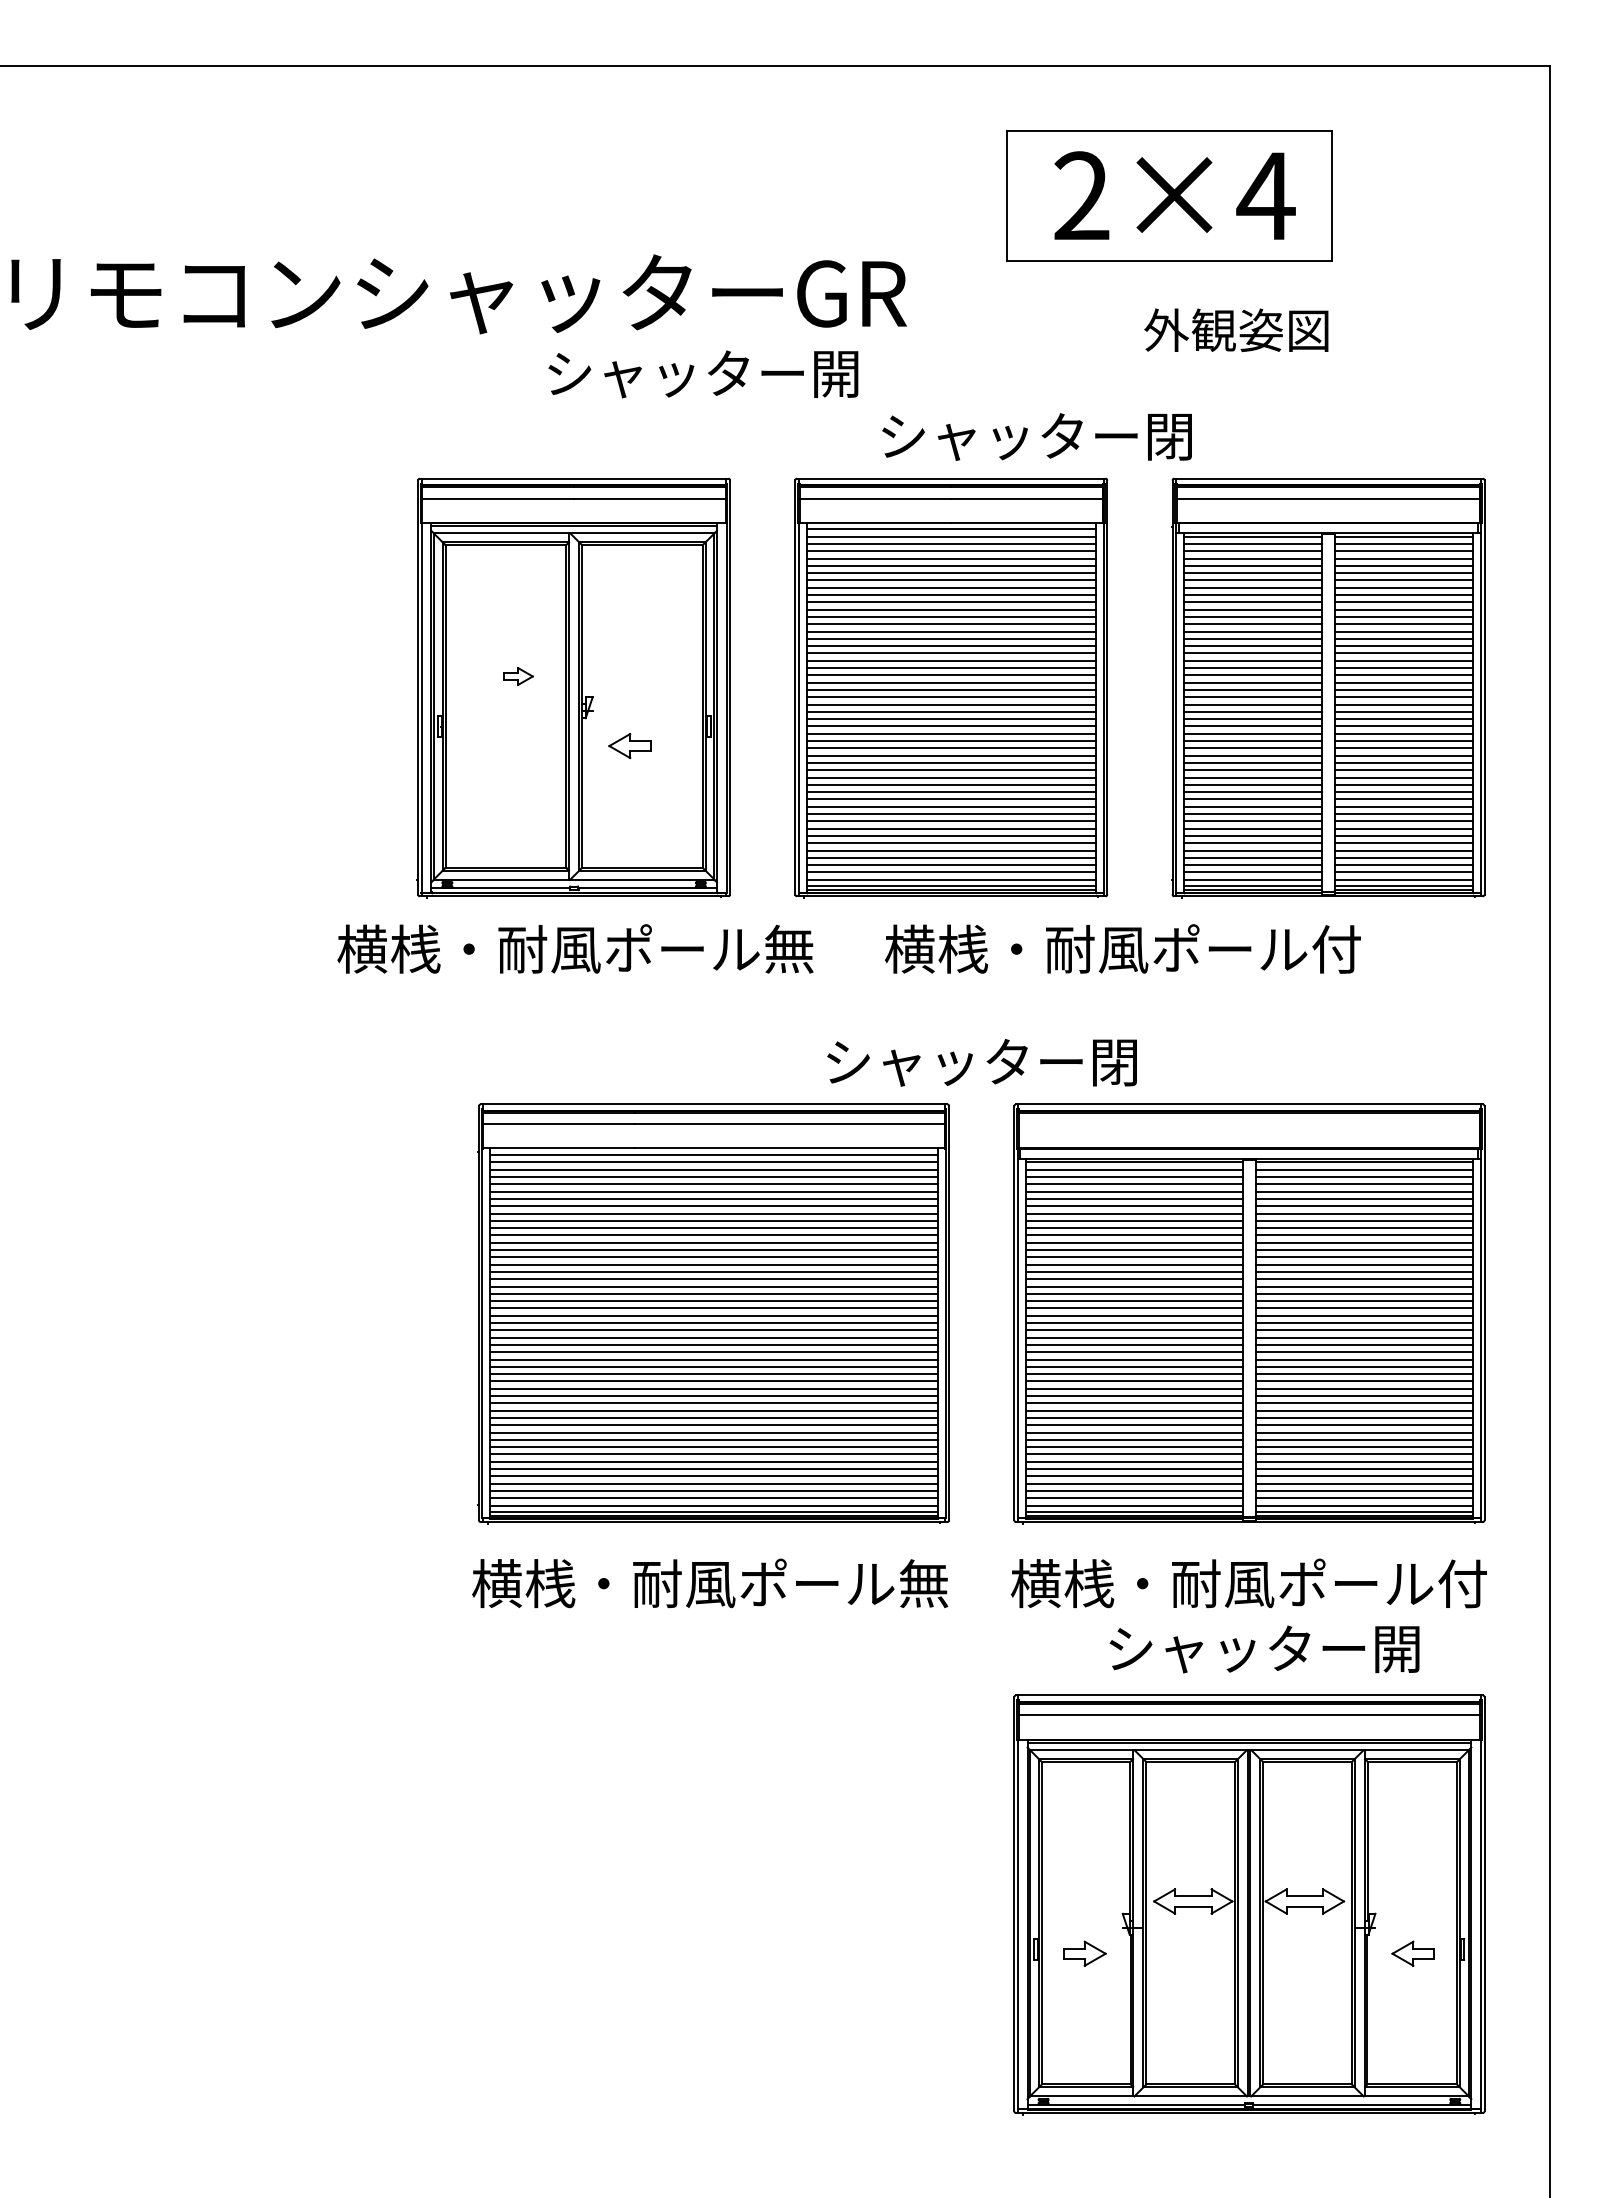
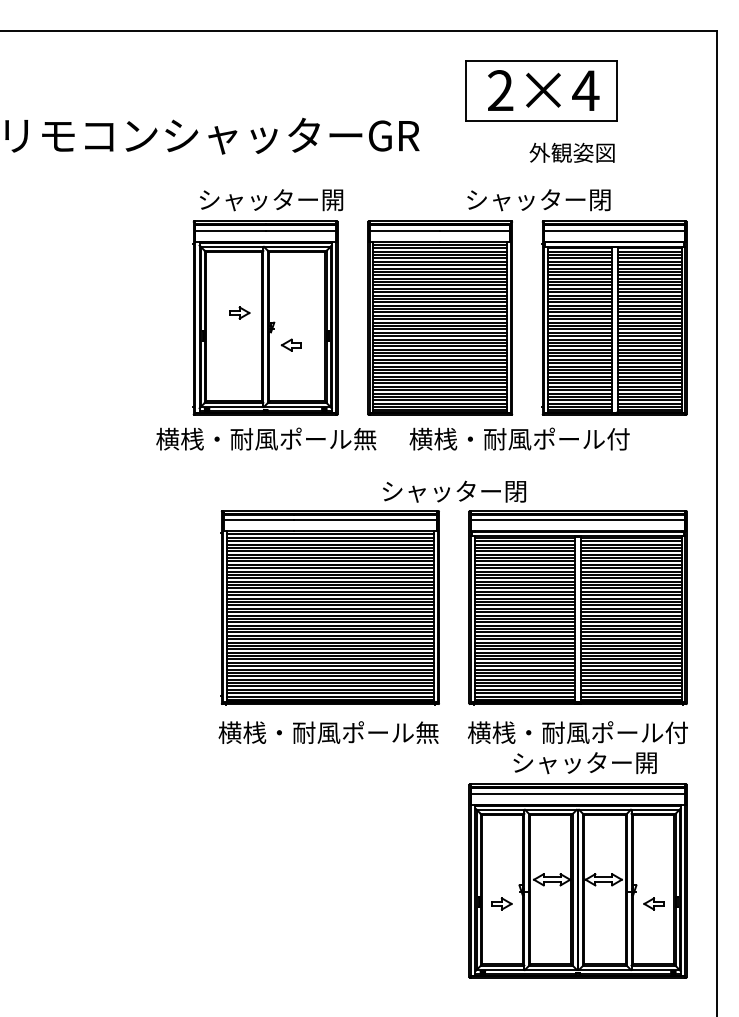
text: (703, 374) -> (271, 200), moved
text: (1036, 437) -> (538, 200), moved
part: (517, 675) -> (239, 312), size x1.43
line: (1248, 1124) -> (577, 520), added

